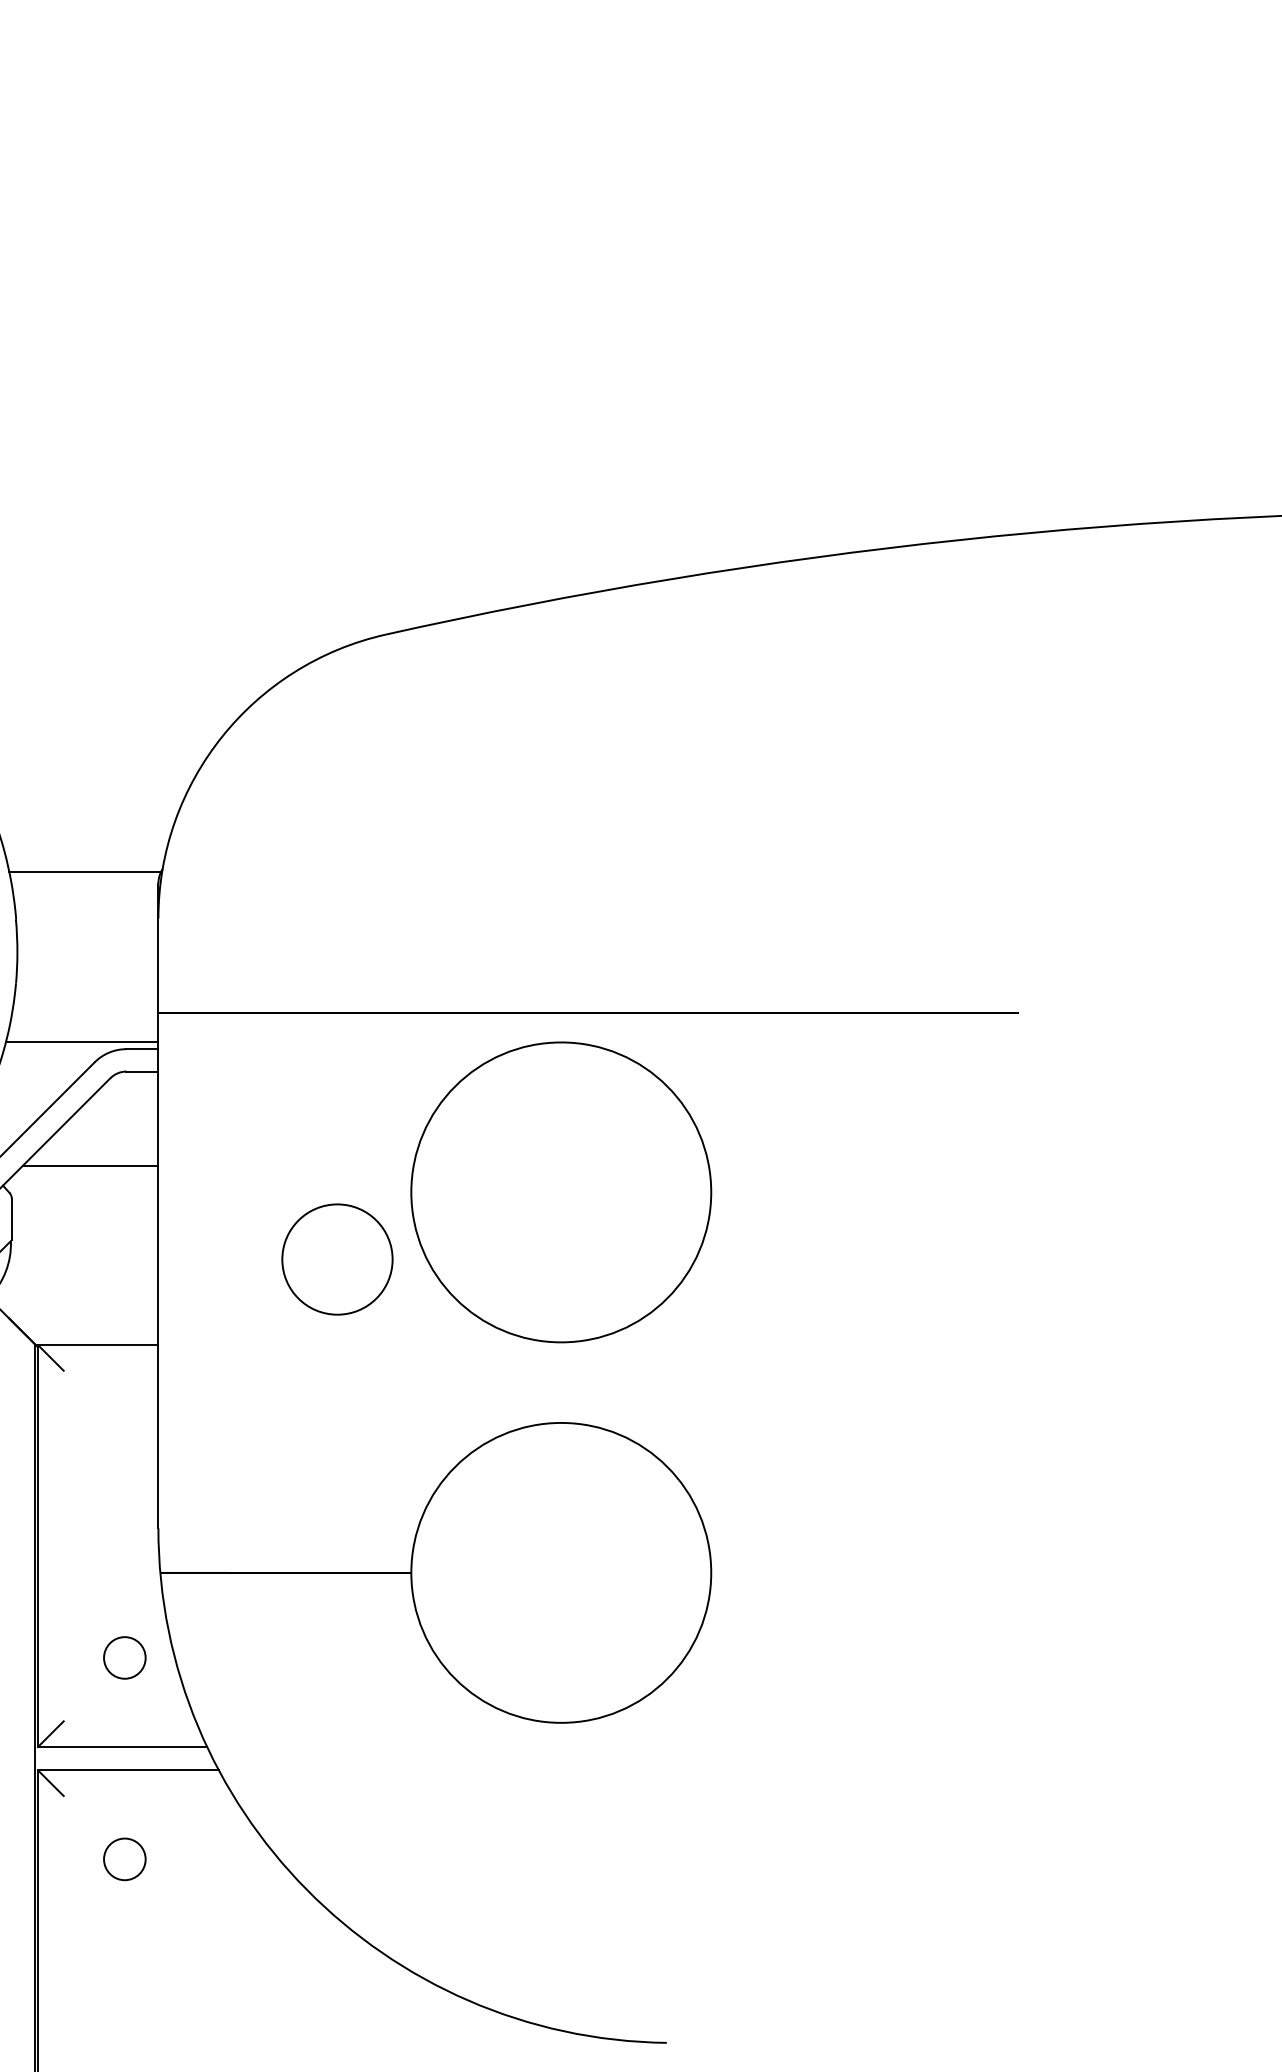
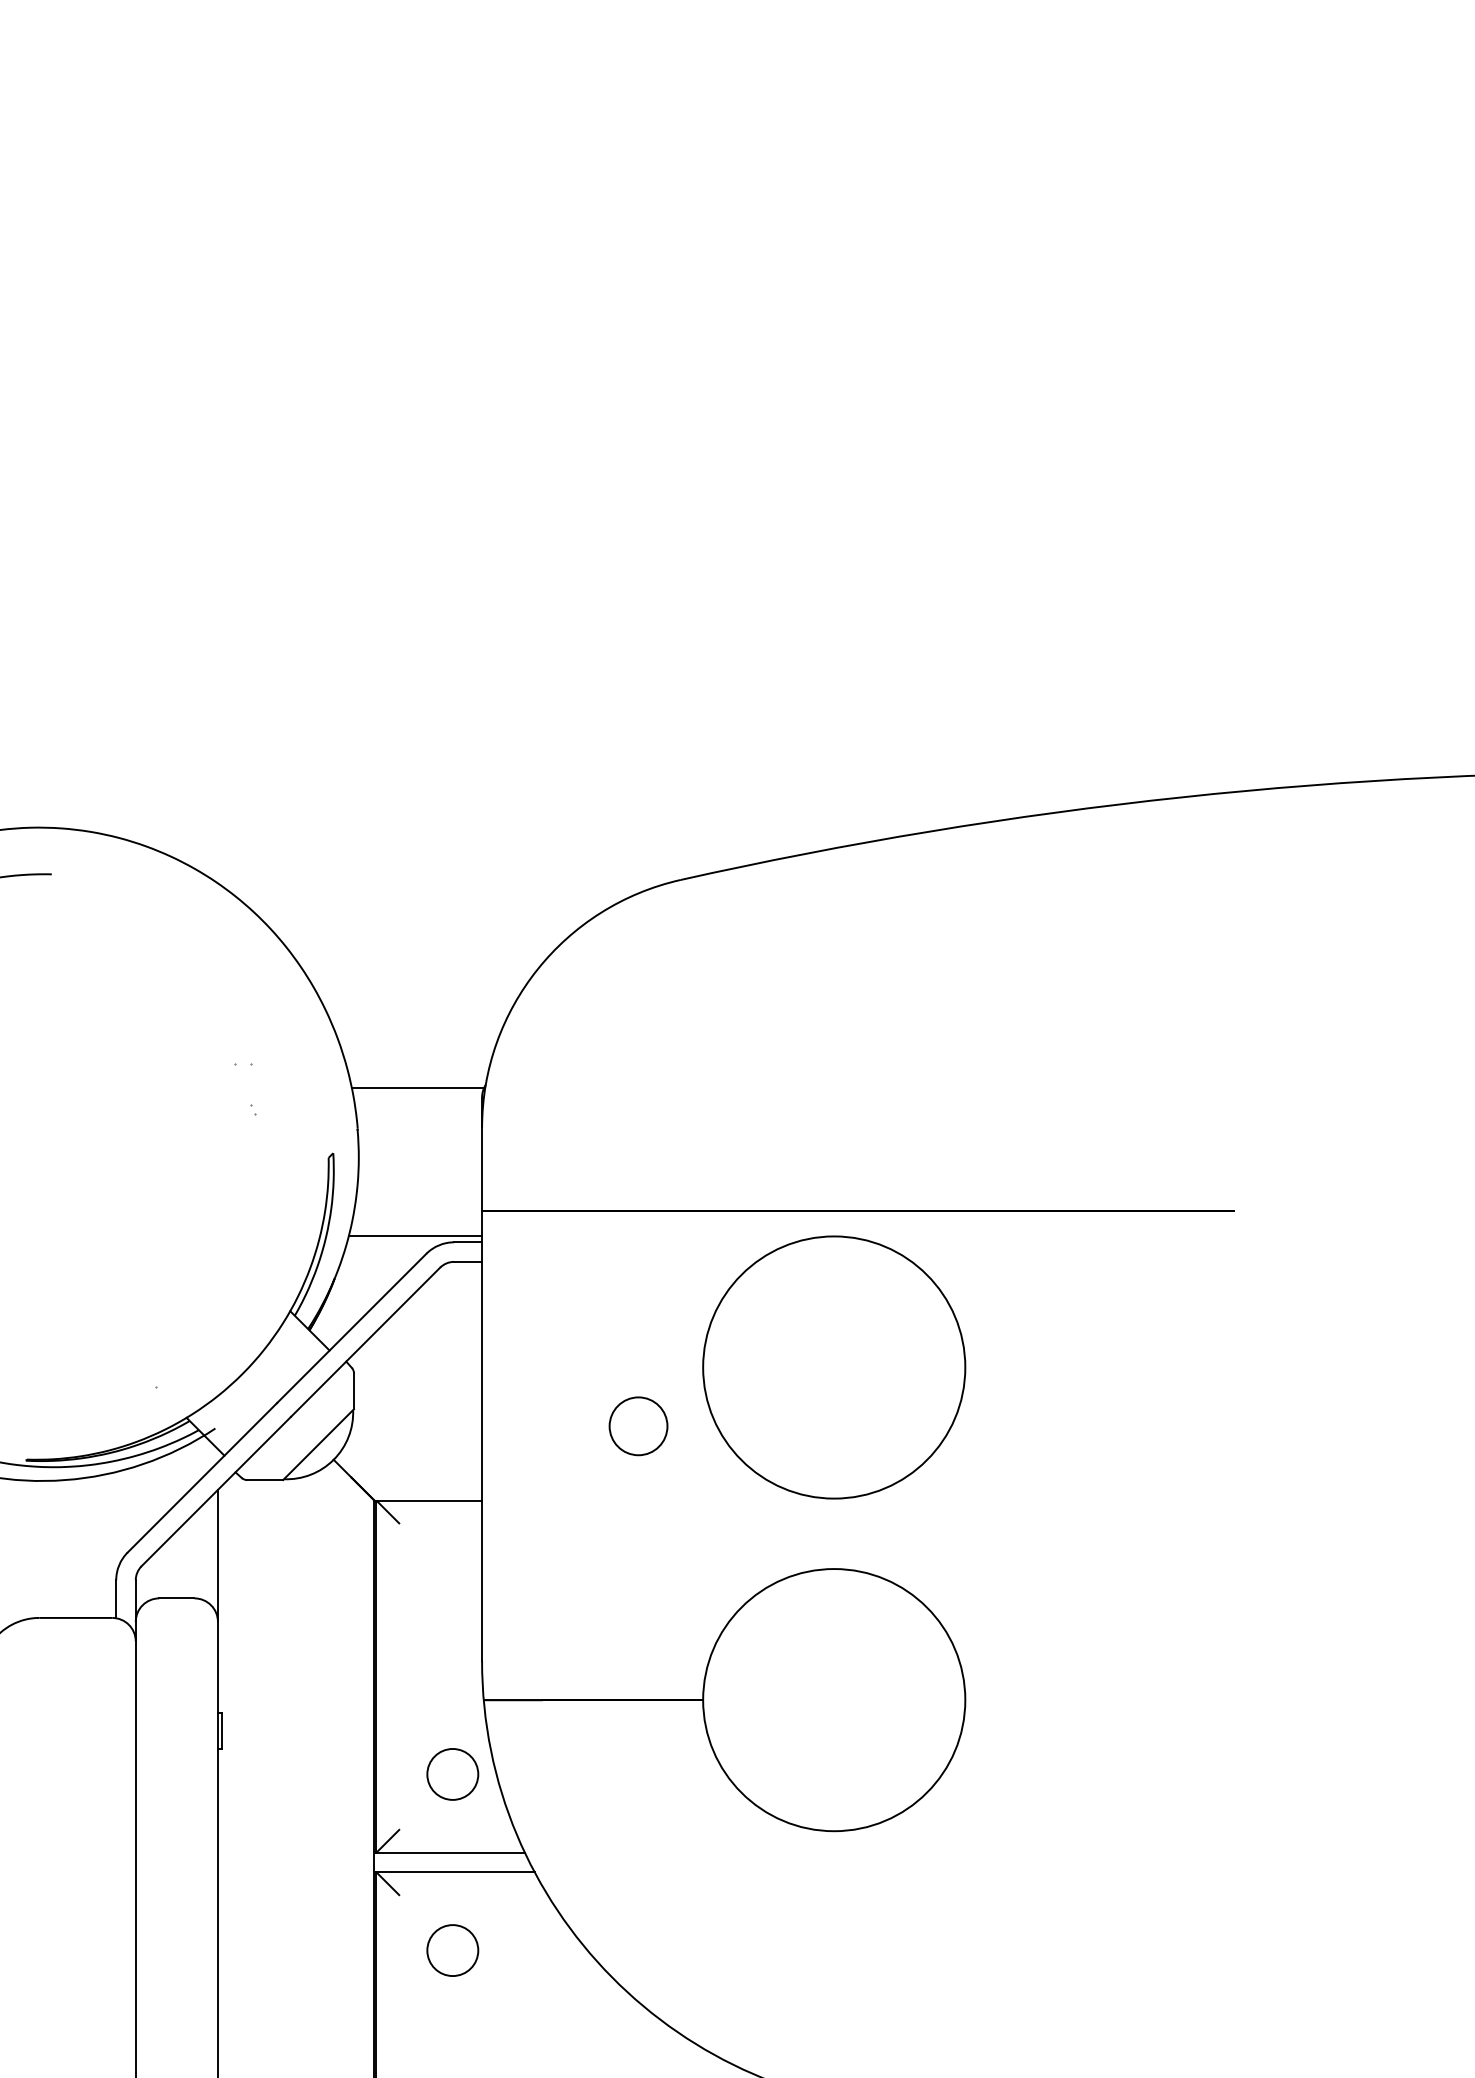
line: (90, 1166) -> (422, 1344), removed
circle: (337, 1259) -> (638, 1426), size x0.6
circle: (124, 1657) -> (452, 1774), size x1.4
circle: (124, 1859) -> (452, 1950), size x1.4

